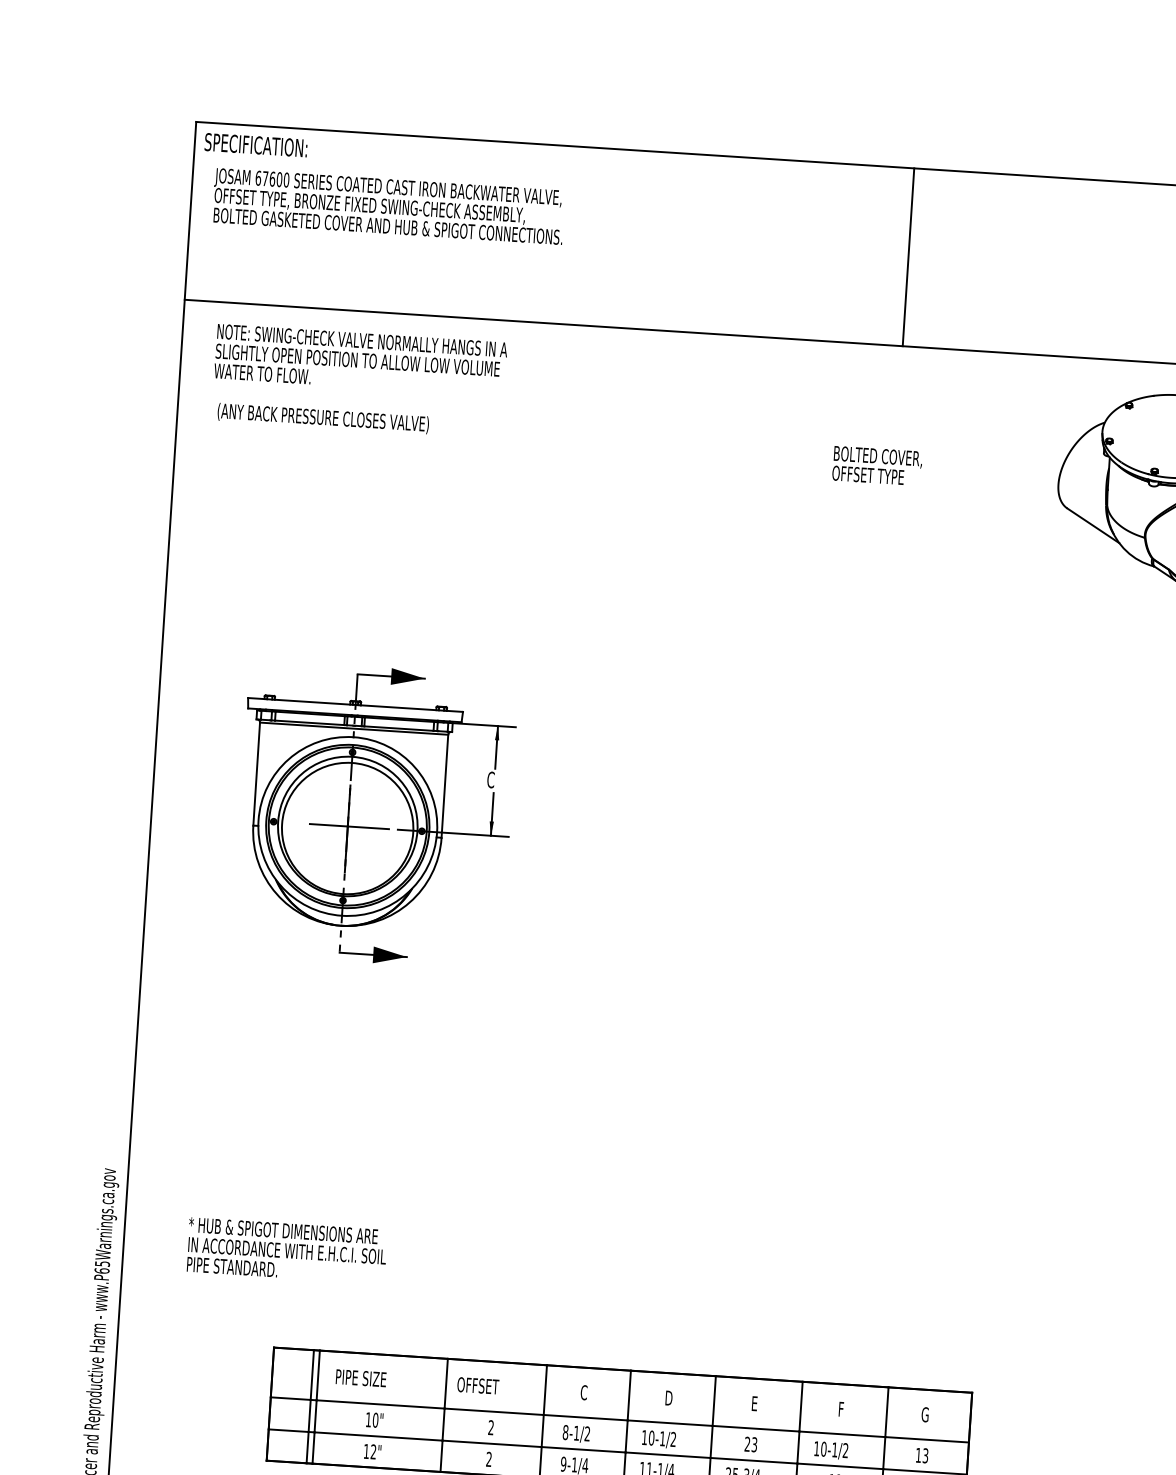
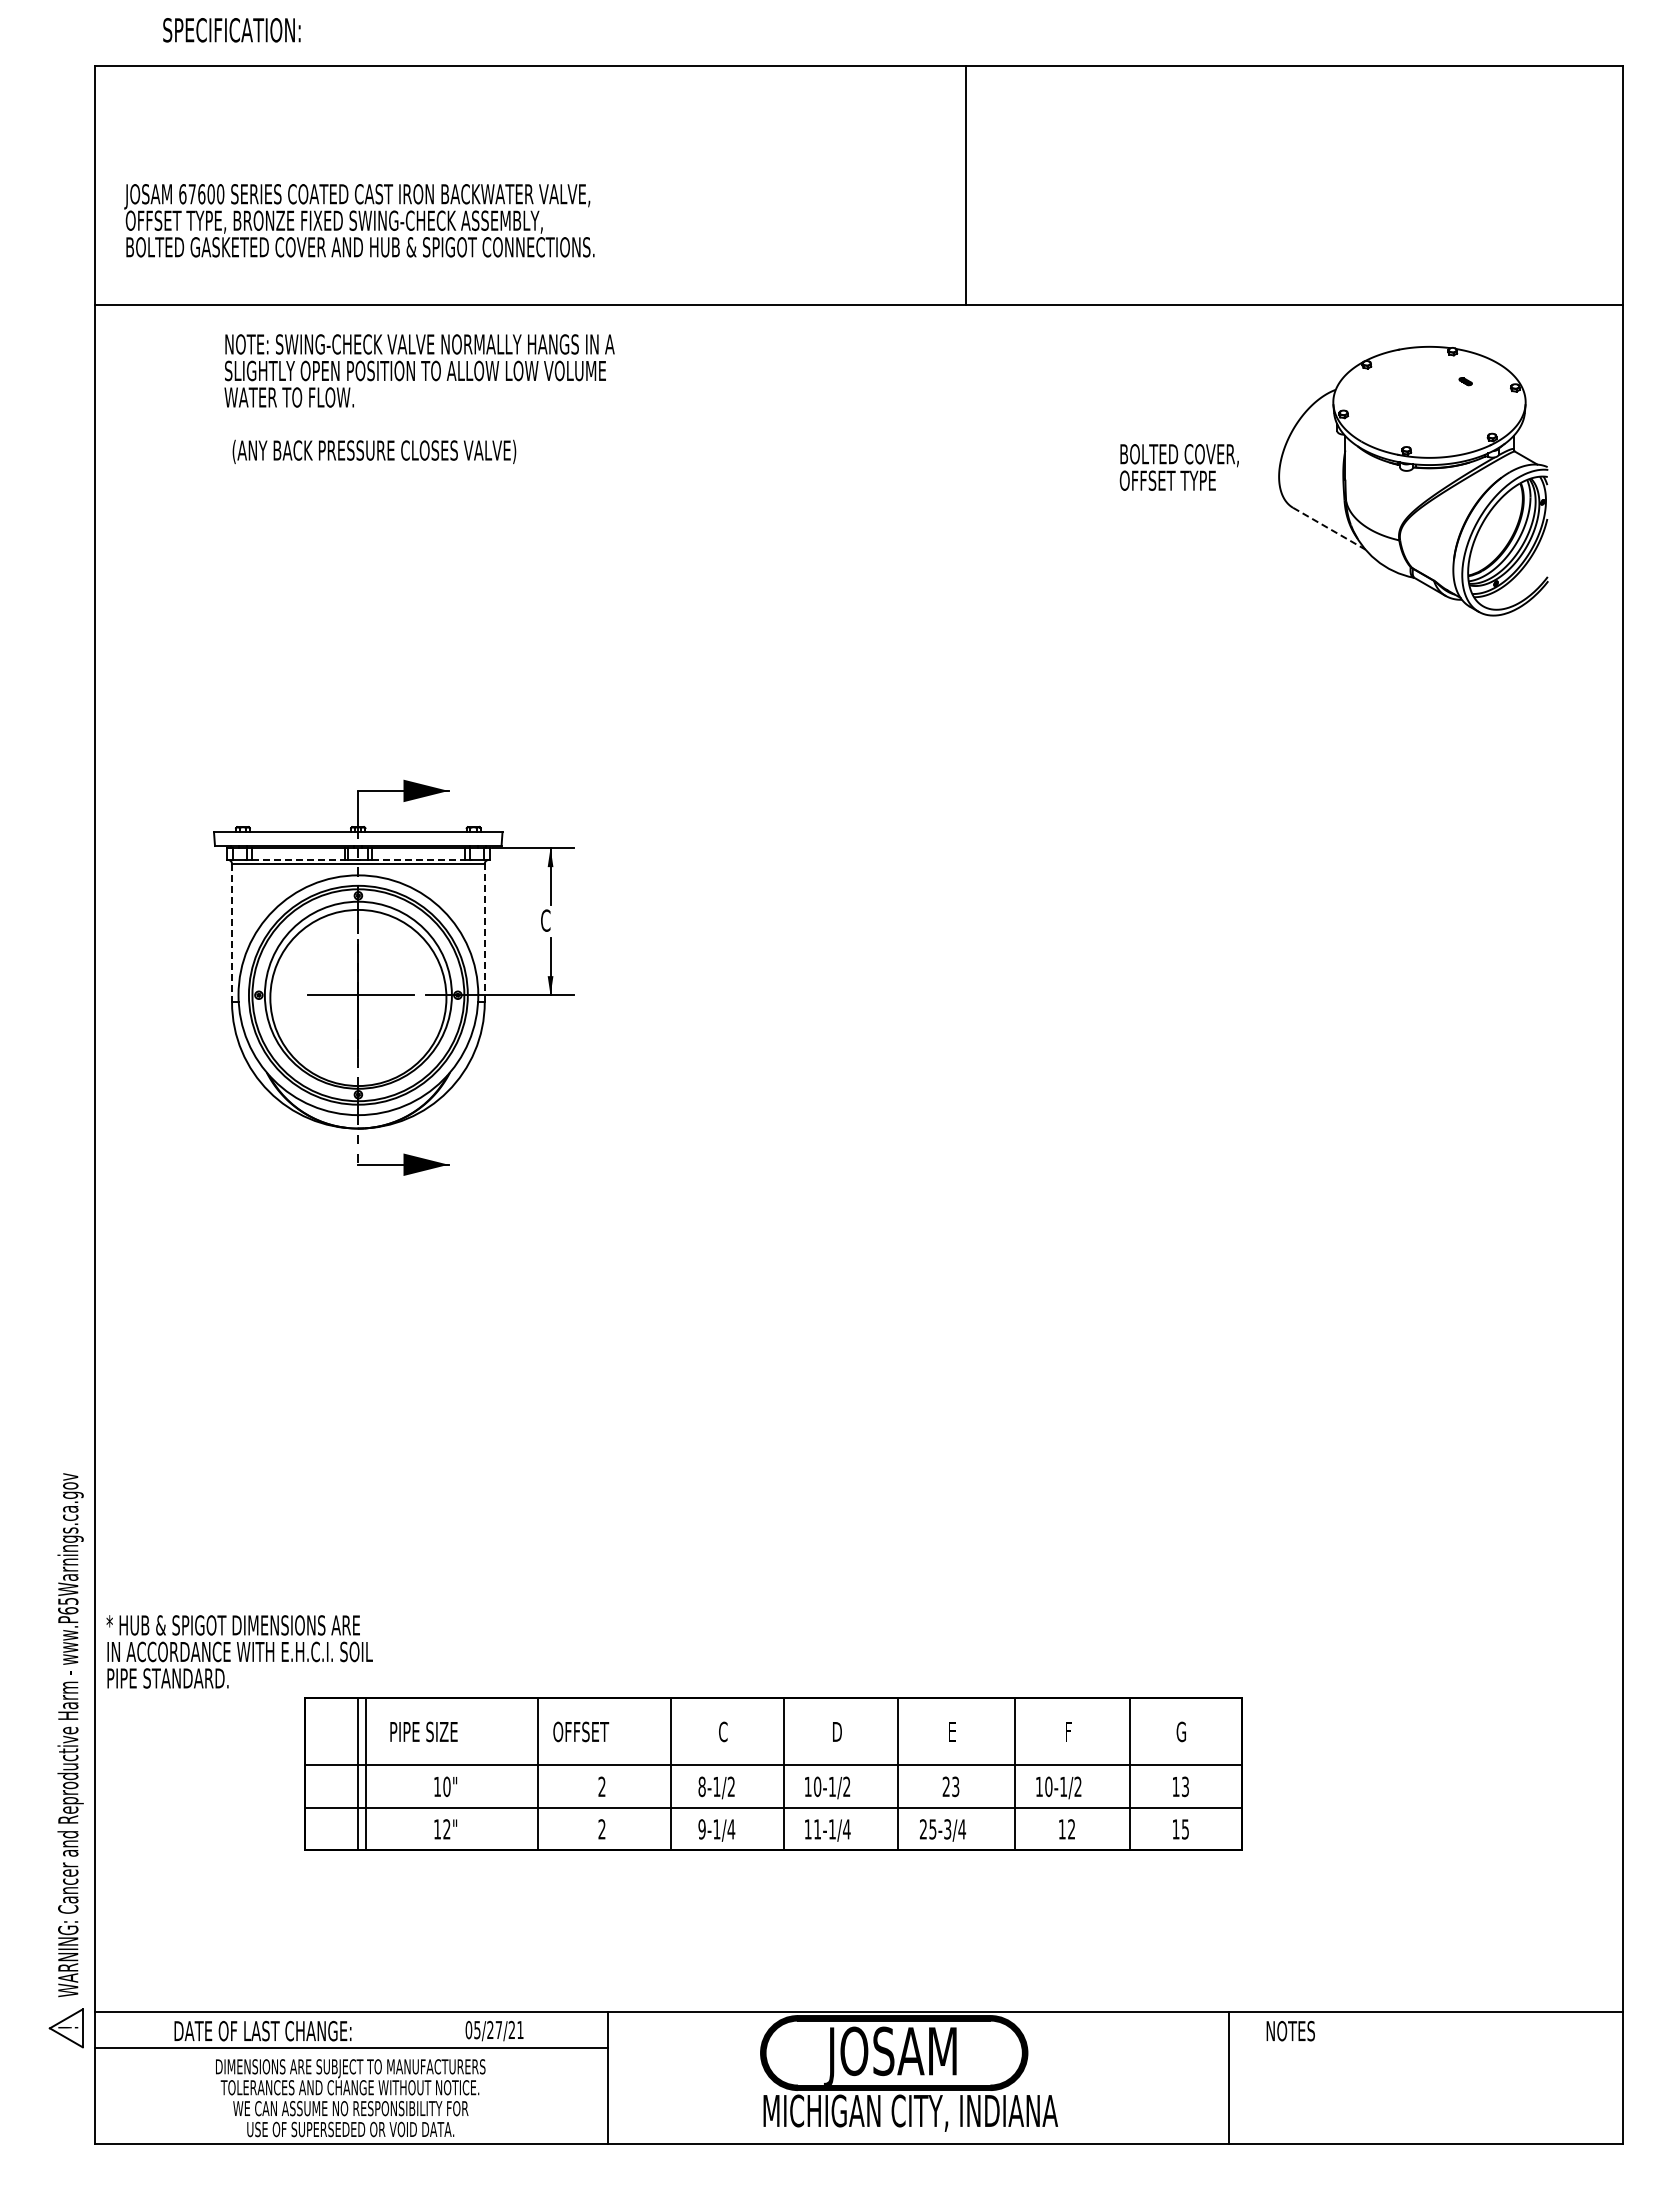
text: (255, 145) -> (231, 30), moved
text: (388, 206) -> (359, 220), moved
line: (908, 257) -> (965, 185), moved
text: (359, 380) -> (419, 398), moved
text: (876, 466) -> (1178, 467), moved
line: (1093, 525) -> (1329, 528), solid -> dashed
line: (309, 722) -> (298, 859), solid -> dashed
line: (399, 728) -> (418, 859), solid -> dashed
line: (257, 774) -> (232, 933), solid -> dashed
line: (444, 785) -> (484, 932), solid -> dashed
text: (286, 1250) -> (239, 1651), moved

